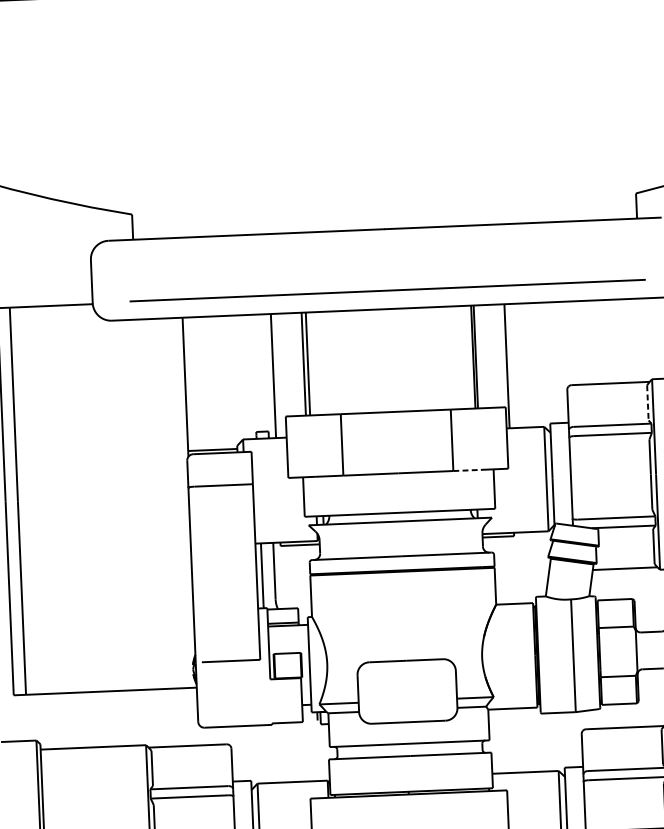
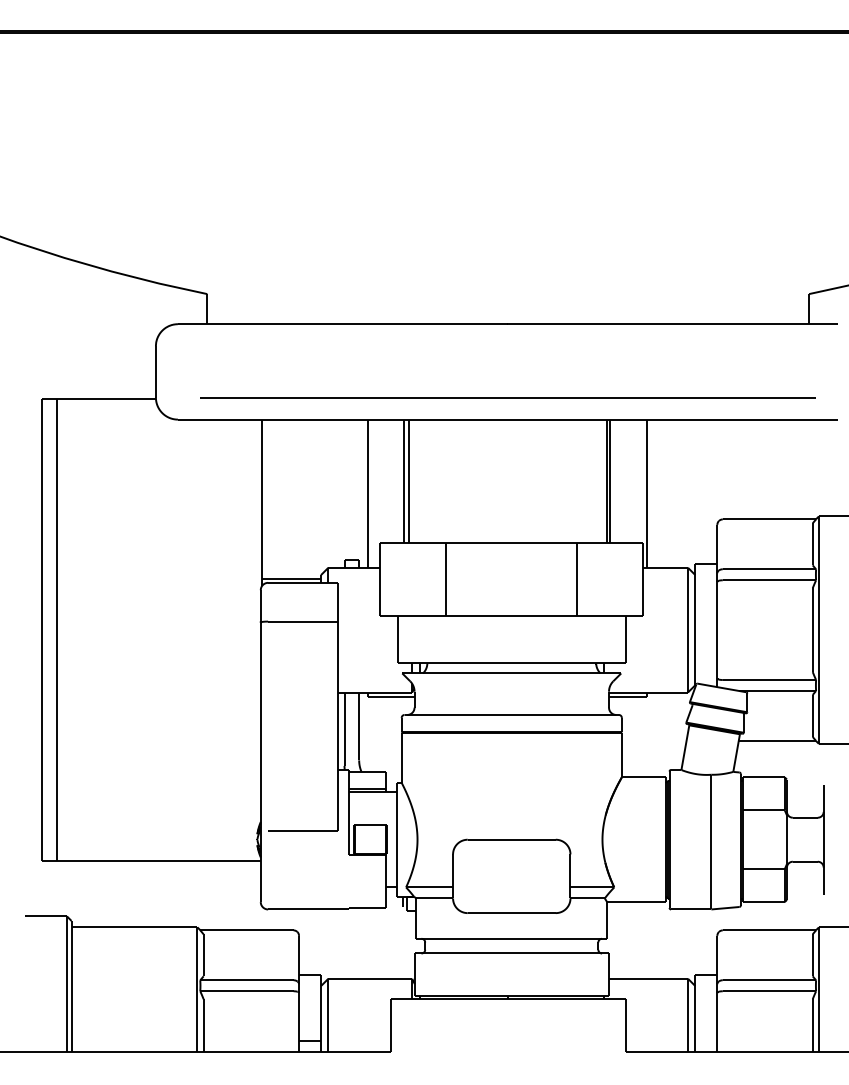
line: (647, 402) -> (812, 544), dashed -> solid
line: (467, 470) -> (594, 615), dashed -> solid

